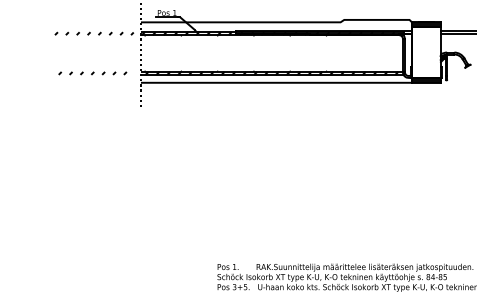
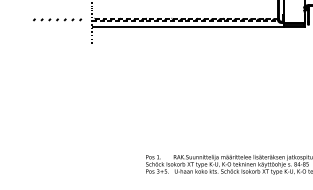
line: (403, 72) -> (277, 19), solid -> dashed

